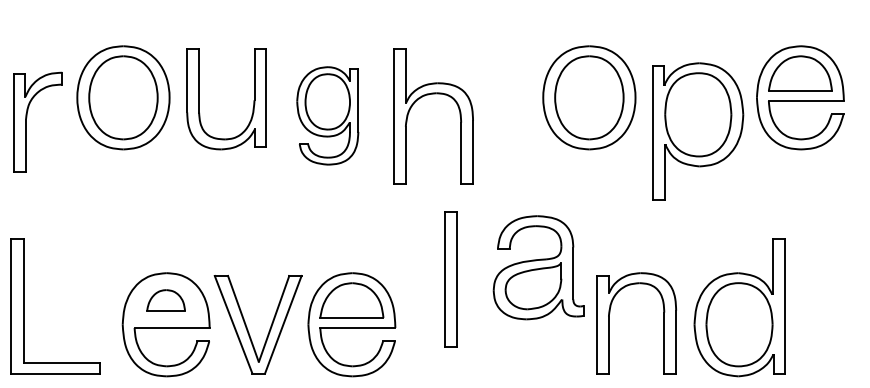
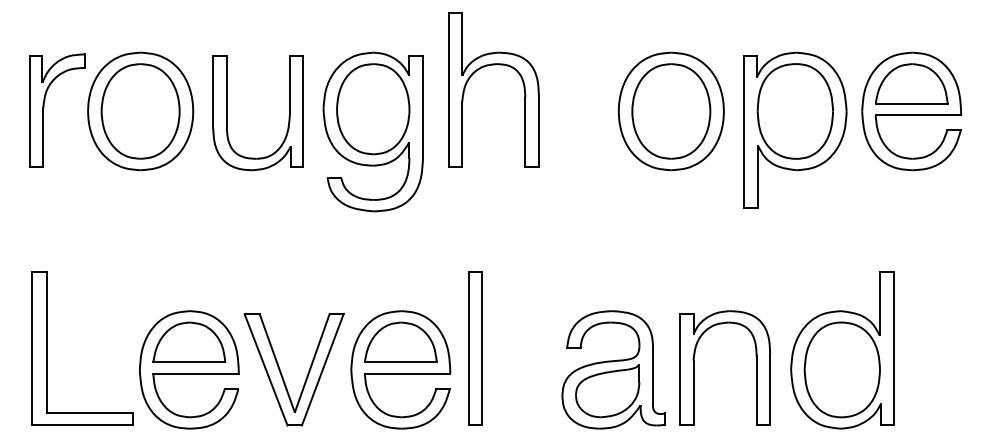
part: (428, 95) -> (488, 66), moved
part: (327, 115) -> (373, 131), size x1.43
part: (27, 117) -> (45, 105), moved
part: (698, 131) -> (795, 130), moved
part: (538, 267) -> (613, 369), moved
part: (450, 279) -> (475, 349), moved
part: (165, 300) -> (188, 342), size x1.67
part: (24, 306) -> (47, 349), moved

